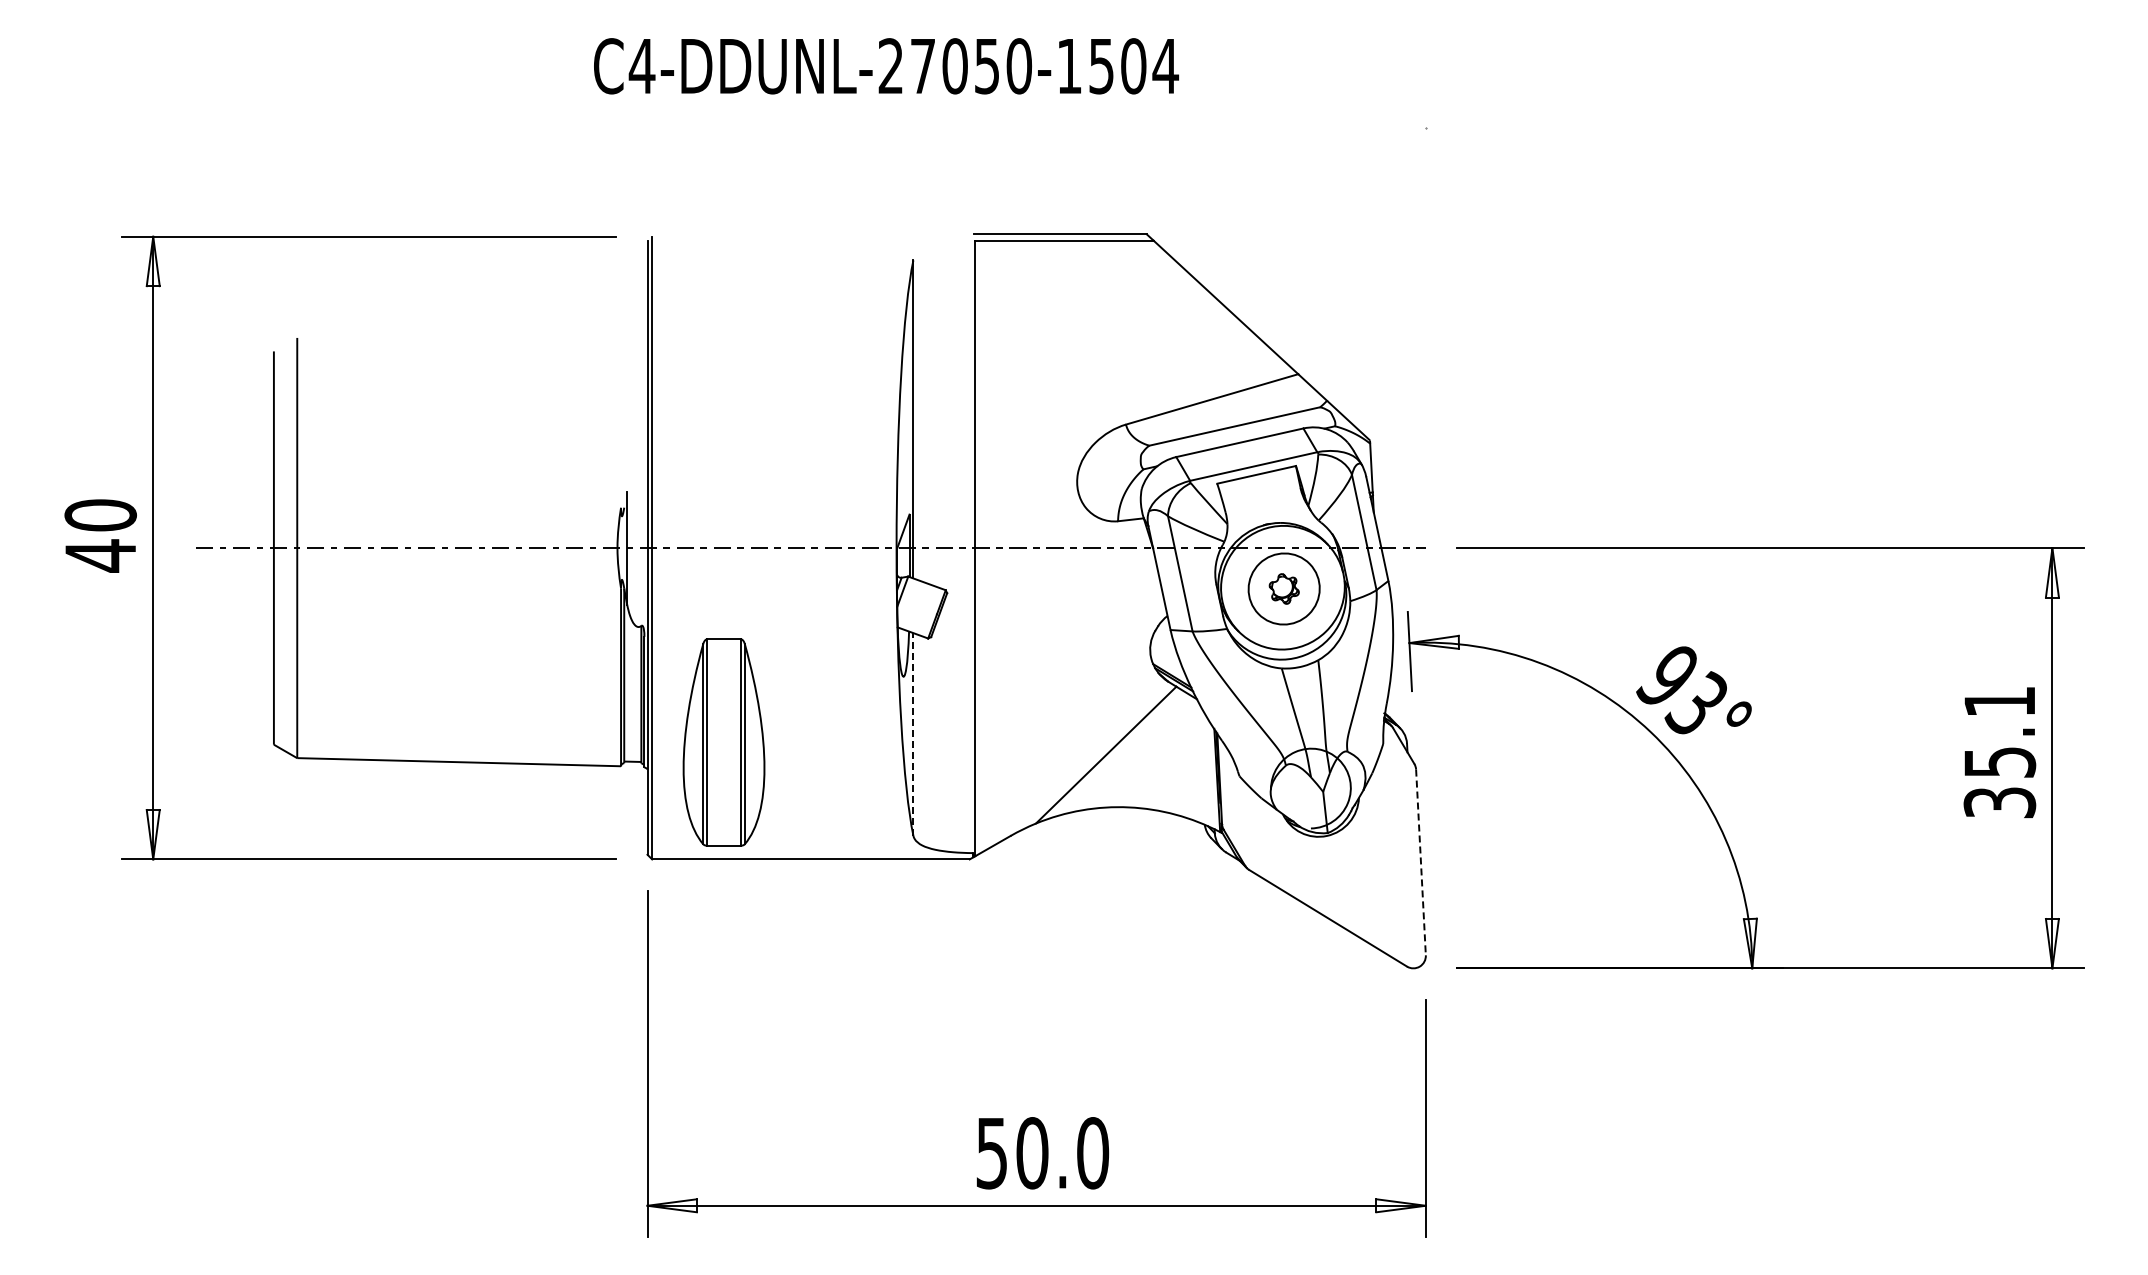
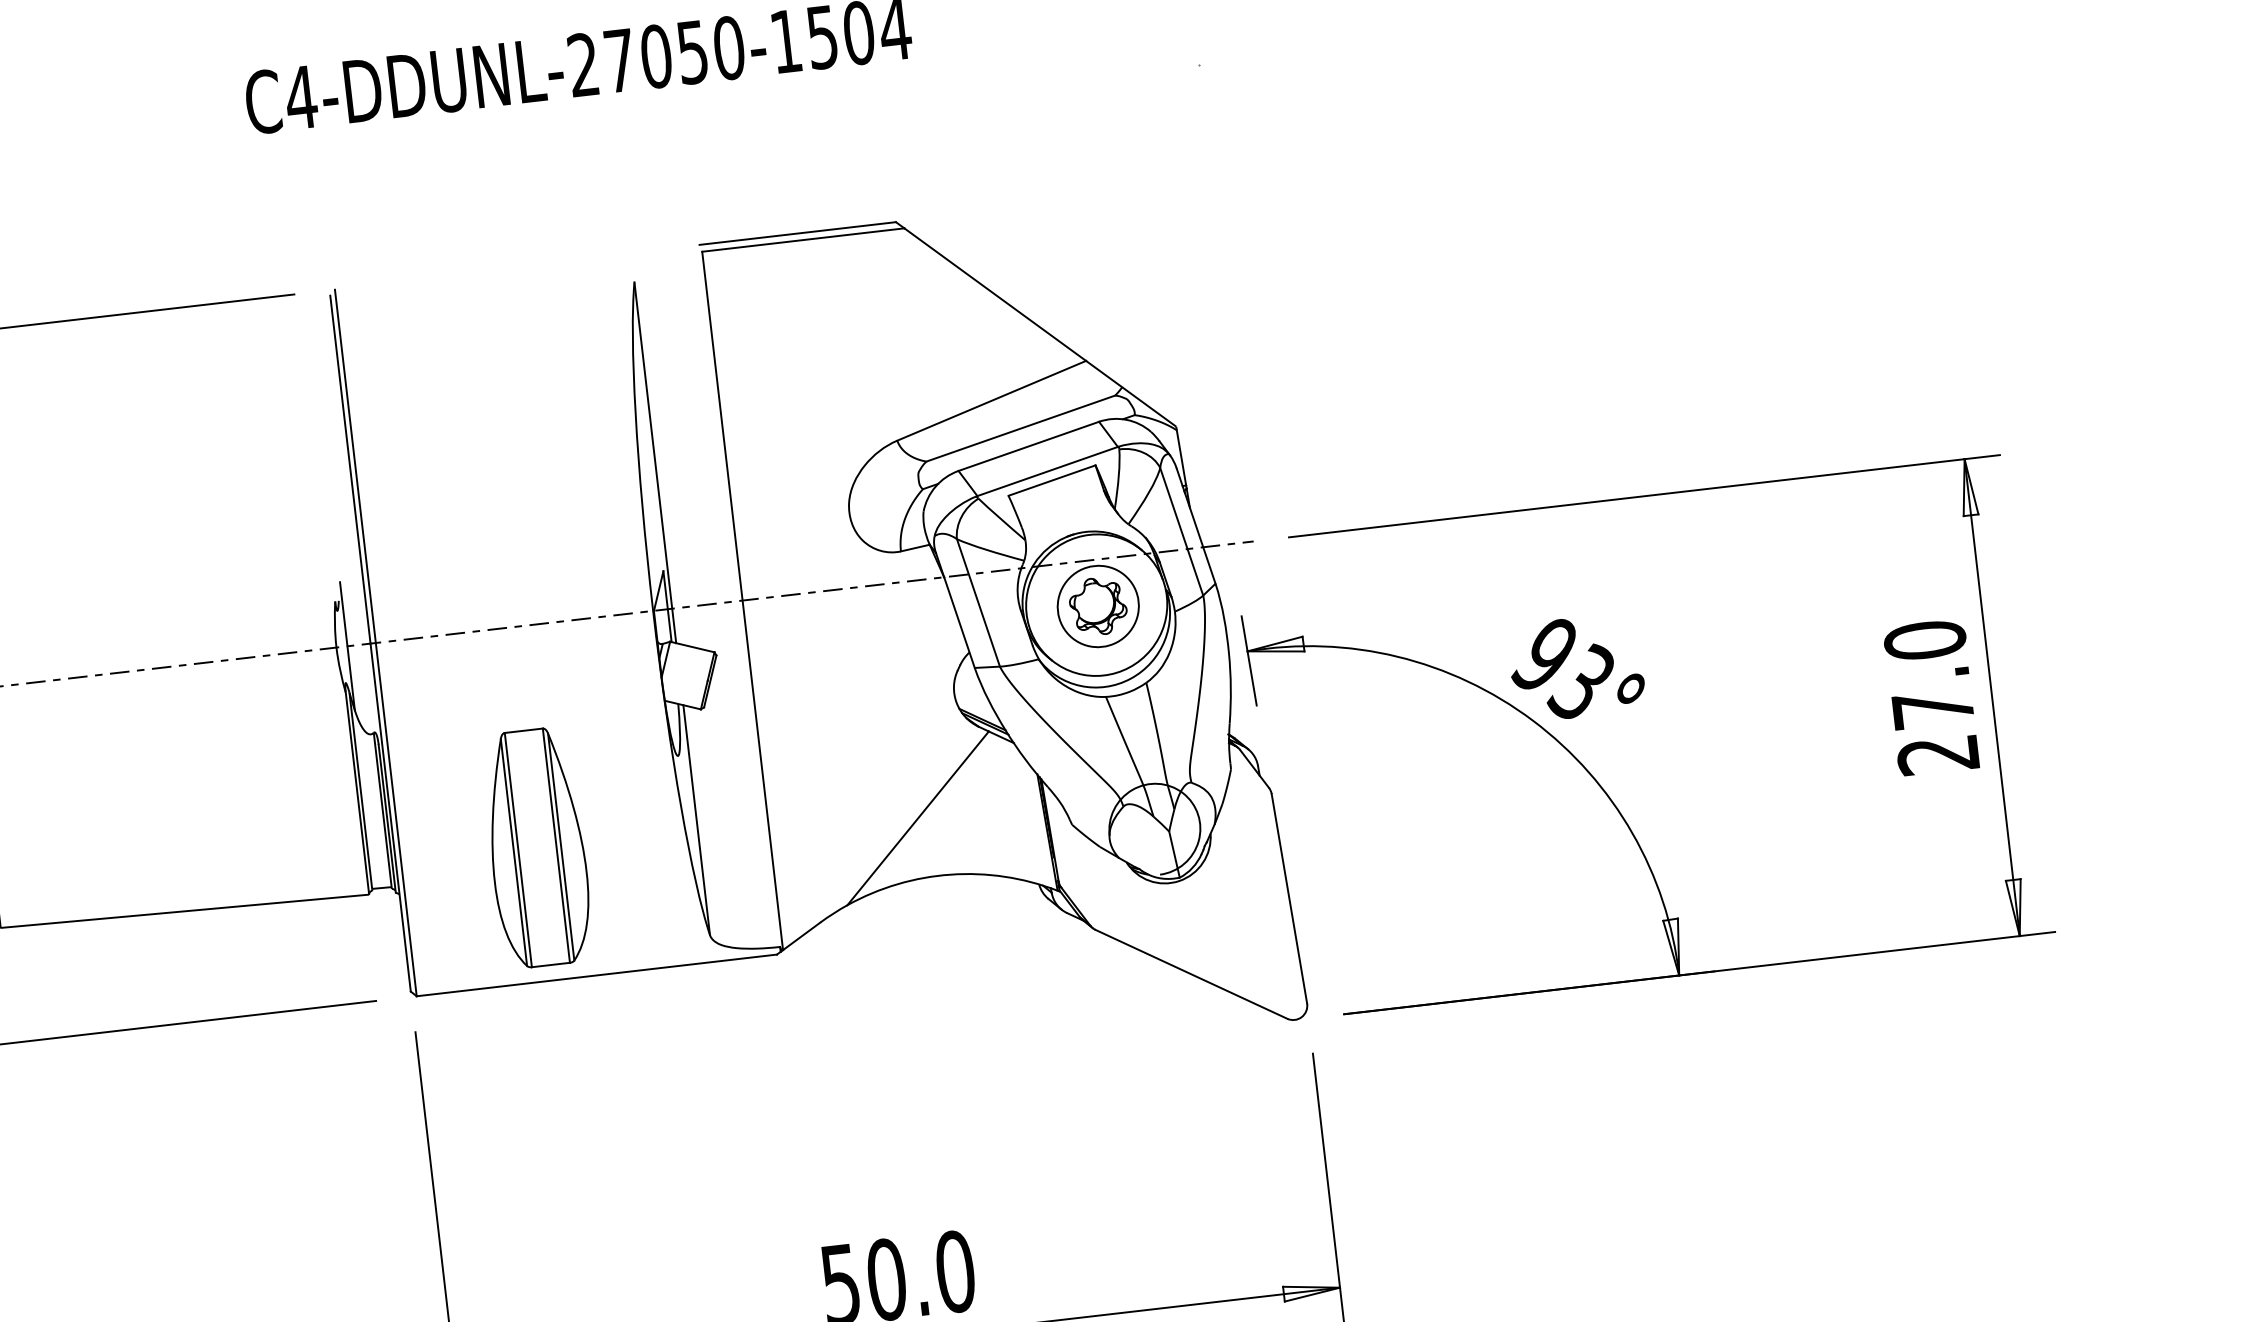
part: (1284, 588) -> (1098, 605), size x1.67
line: (913, 733) -> (696, 819), dashed -> solid
part: (723, 742) -> (536, 847), moved
text: (1999, 751) -> (1931, 696), 35.1 -> 27.0
line: (1420, 862) -> (1288, 898), dashed -> solid

